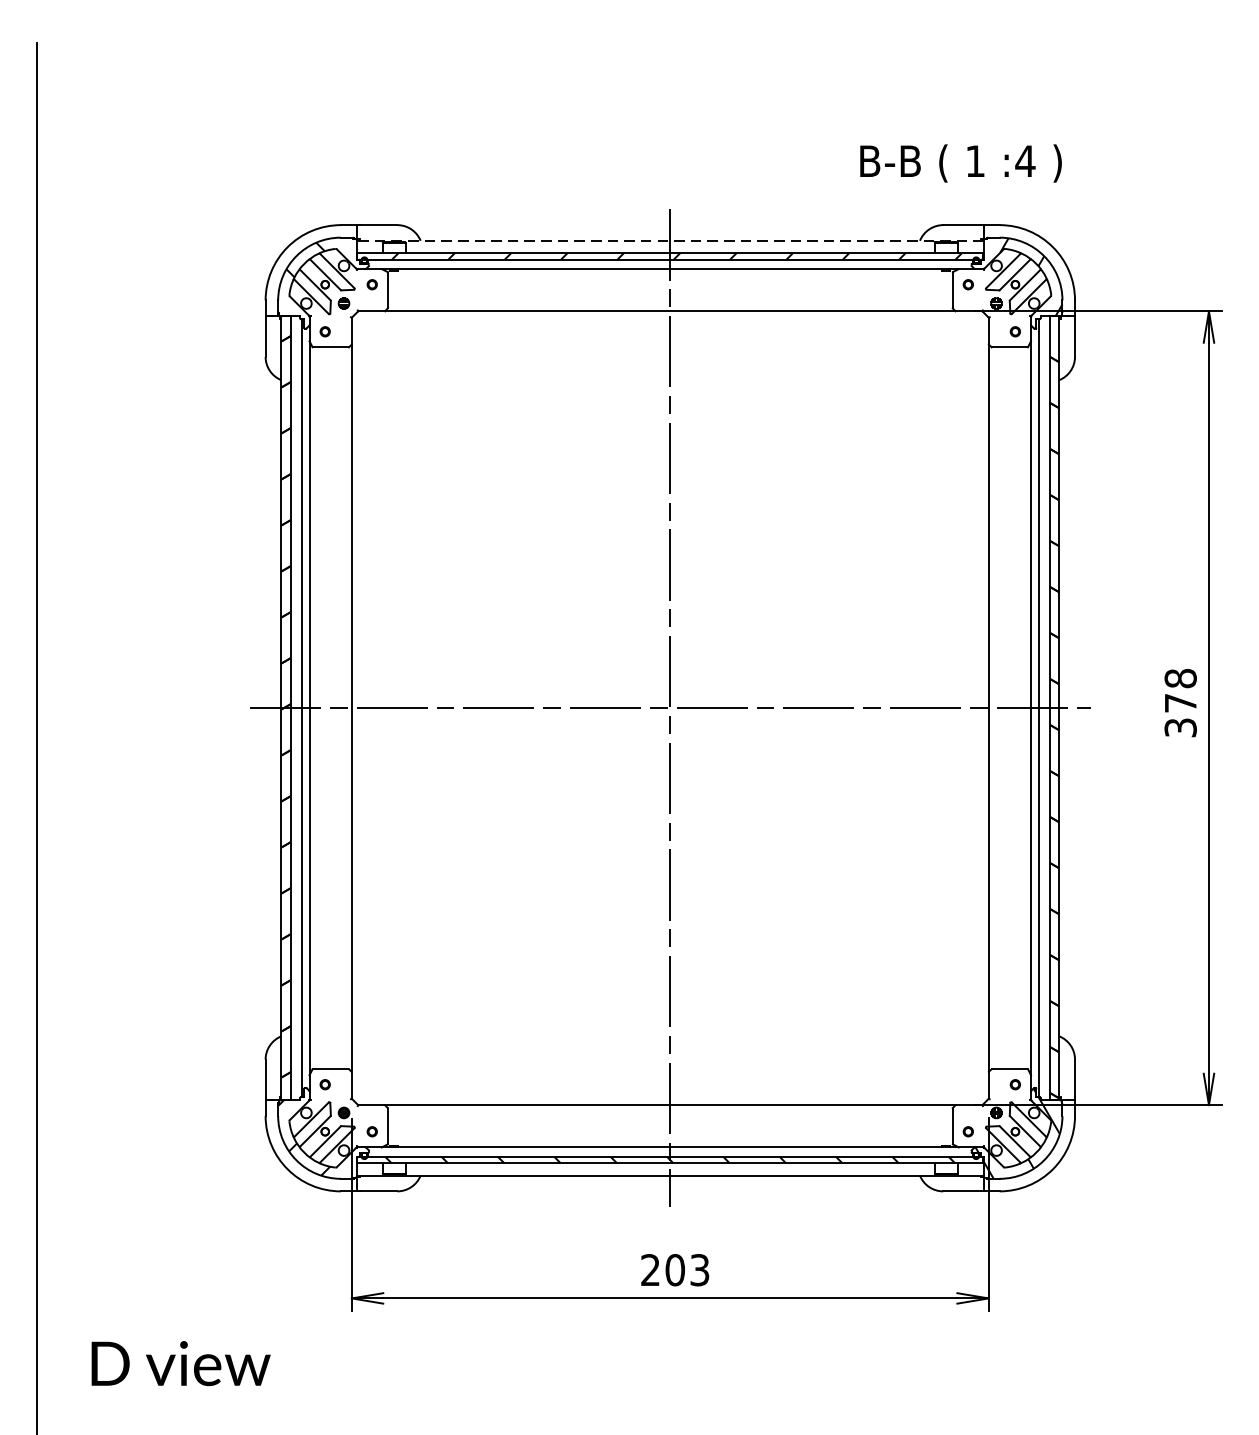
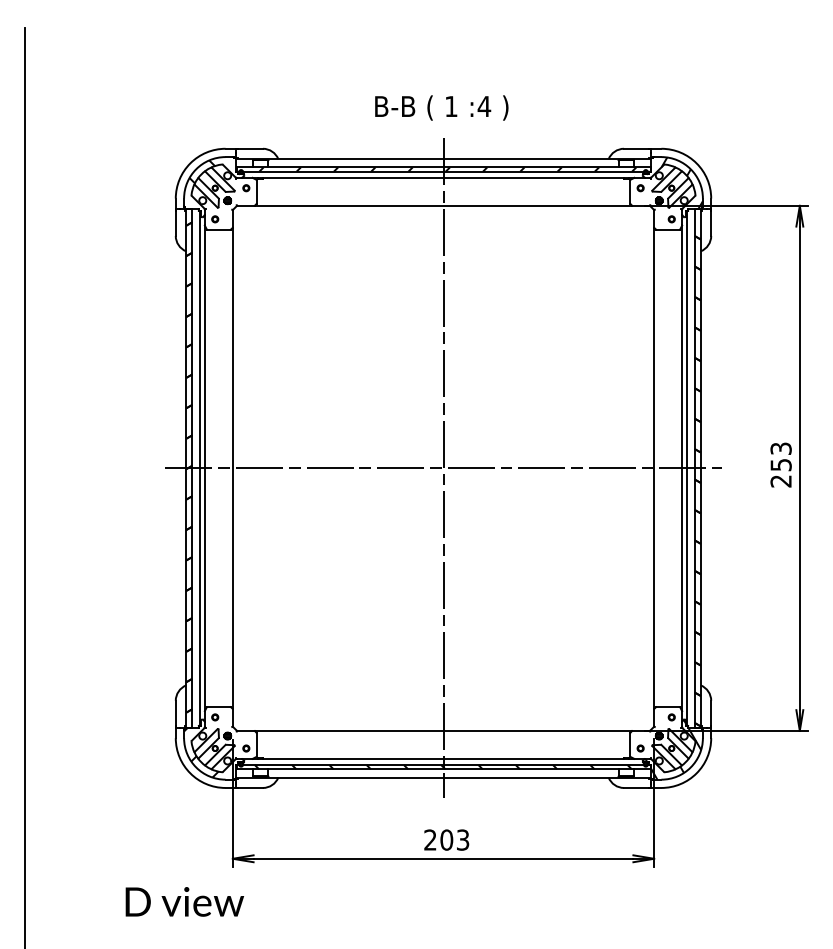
text: (960, 162) -> (441, 107), moved
line: (670, 241) -> (443, 159), dashed -> solid
text: (1179, 702) -> (780, 464), 378 -> 253
text: (180, 1362) -> (184, 901), moved

